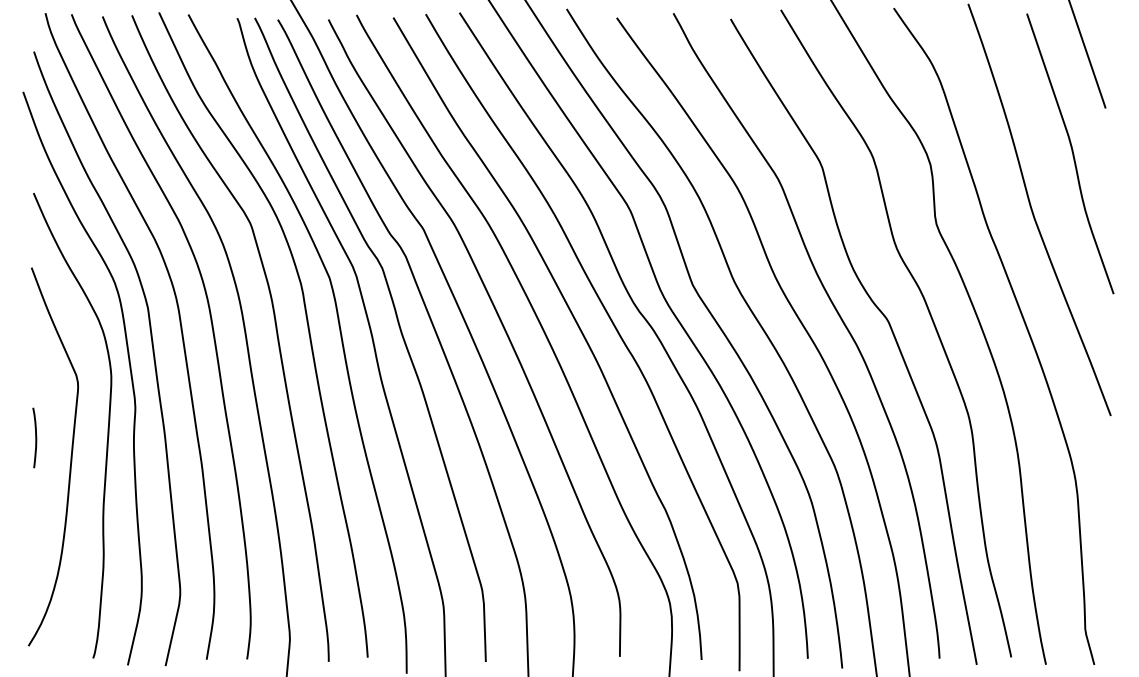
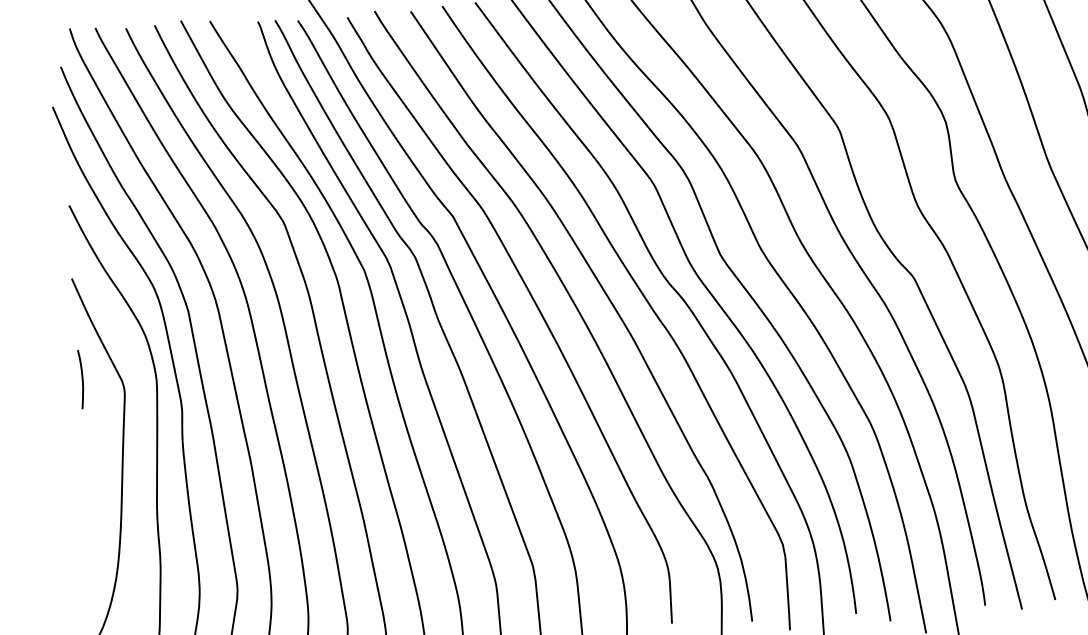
curve: (35, 437) -> (81, 379), moved

